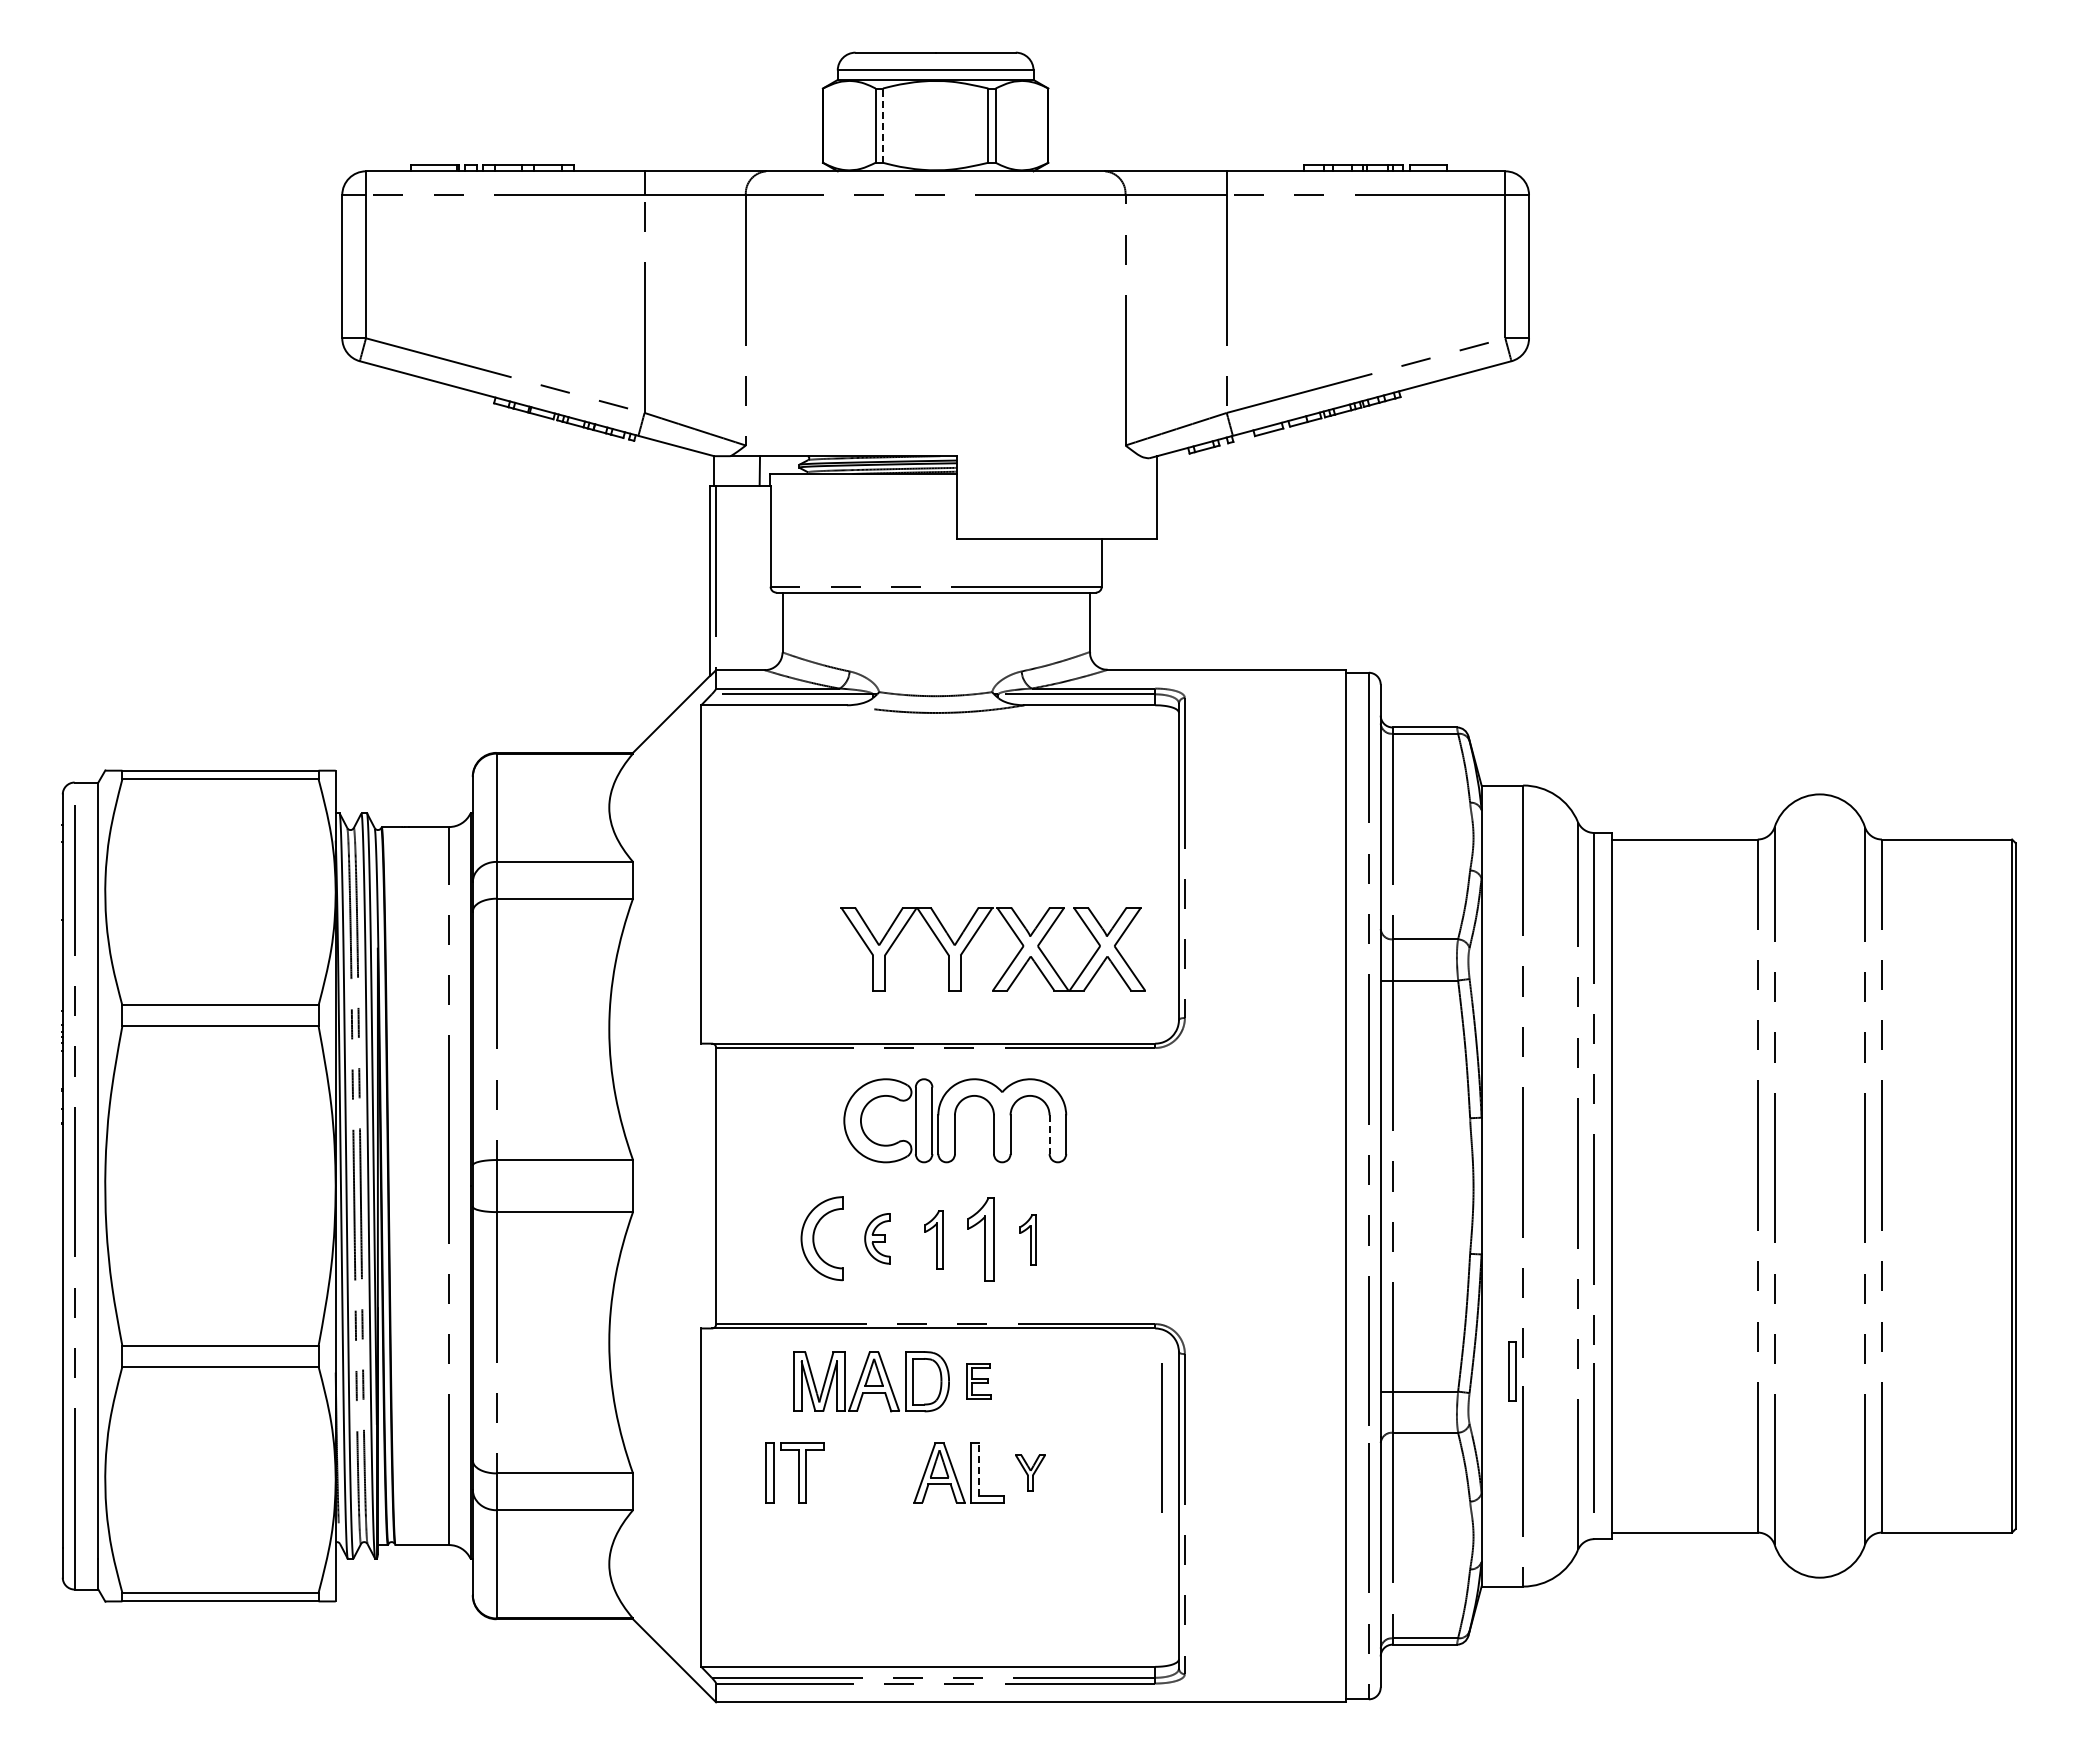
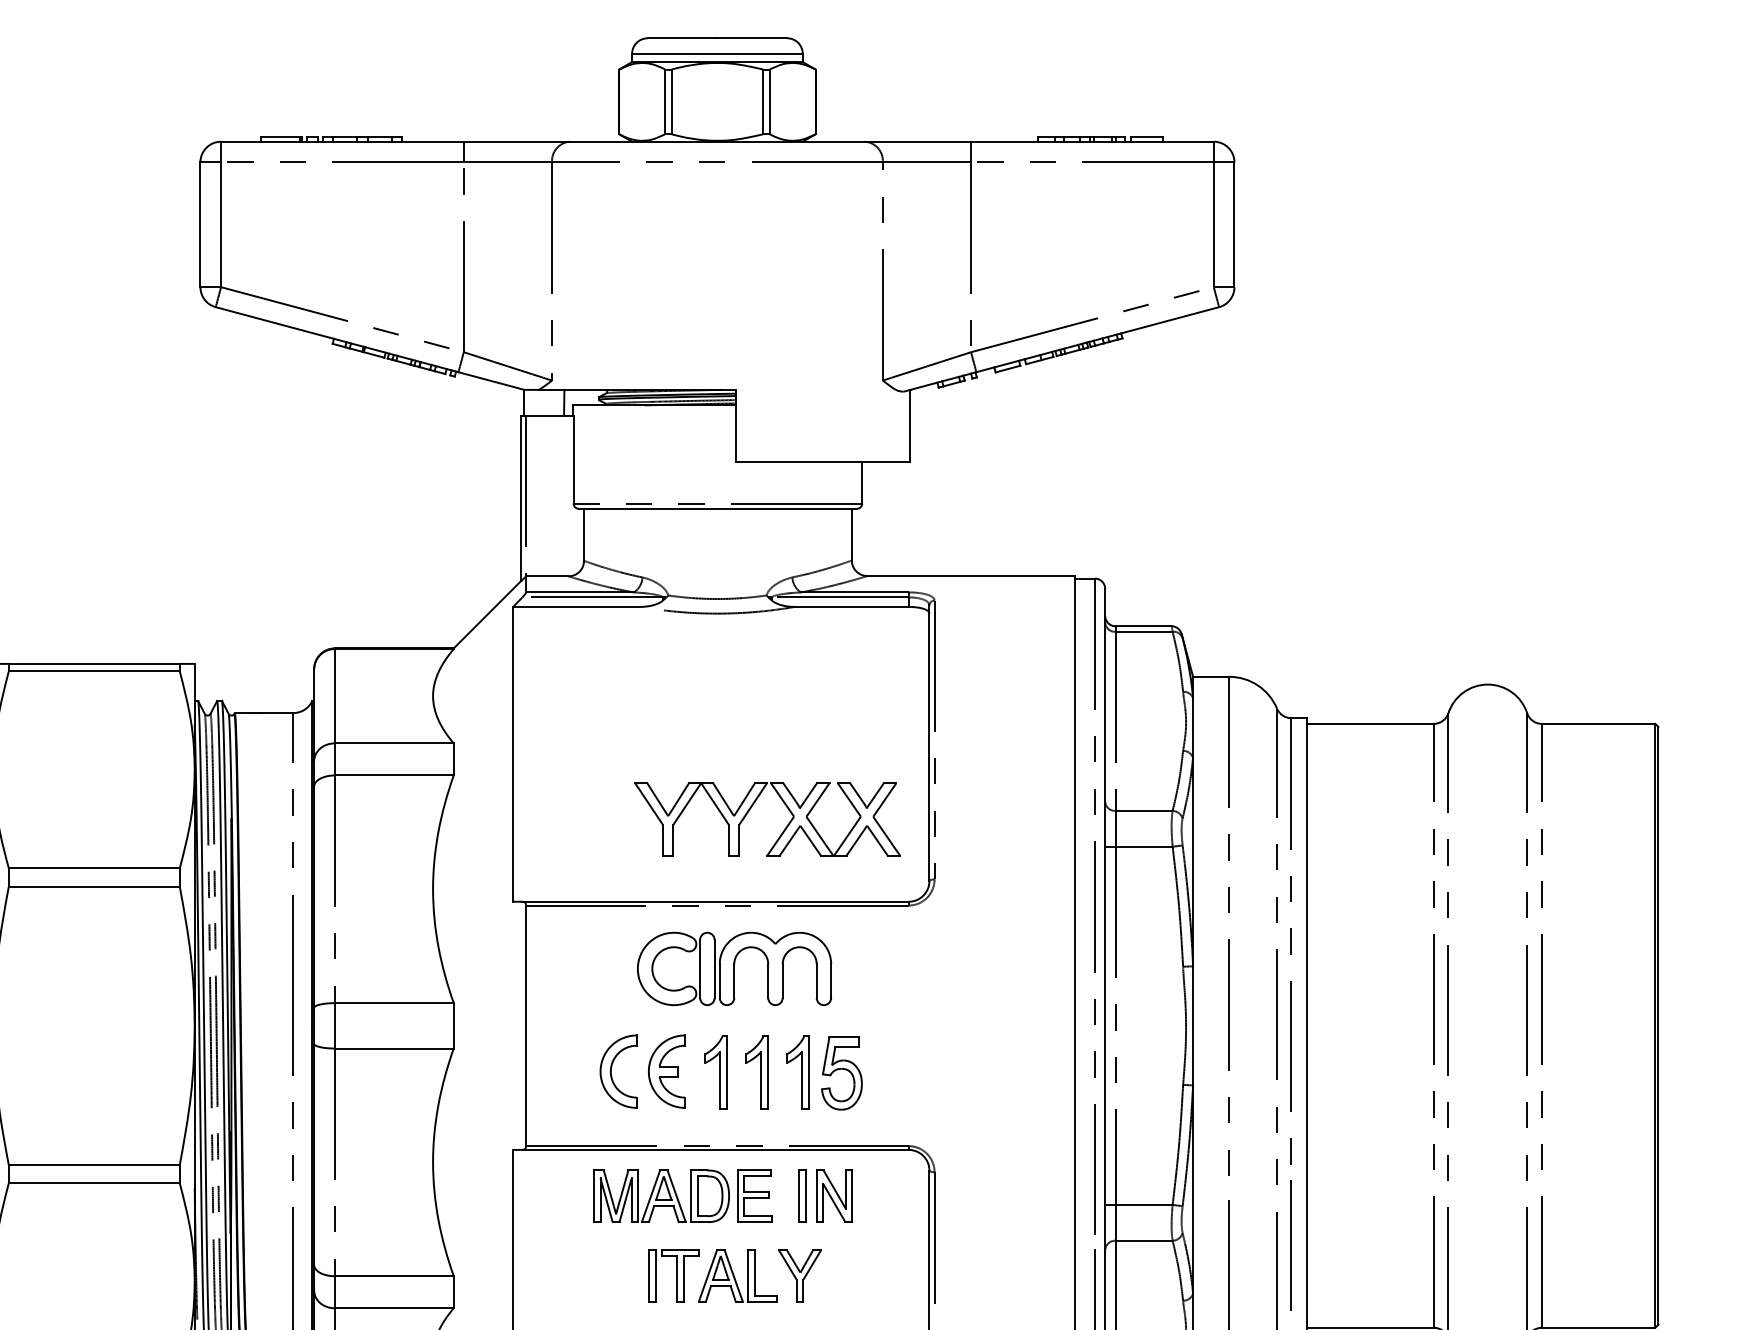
line: (883, 125) -> (671, 101), dashed -> solid
line: (1049, 1135) -> (816, 981), dashed -> solid
part: (877, 1238) -> (666, 1071), size x1.67
part: (933, 1239) -> (715, 1072), size x1.43
part: (1027, 1239) -> (797, 1072), size x1.67
part: (1078, 1240) -> (841, 1073), added
part: (1512, 1371) -> (802, 1196), moved
part: (978, 1381) -> (754, 1196), size x1.67
part: (1069, 1381) -> (834, 1196), added
line: (1161, 1437) -> (914, 1244), removed
line: (978, 1469) -> (754, 1272), dashed -> solid
part: (794, 1472) -> (673, 1275), moved
part: (1030, 1472) -> (800, 1275), size x1.67

